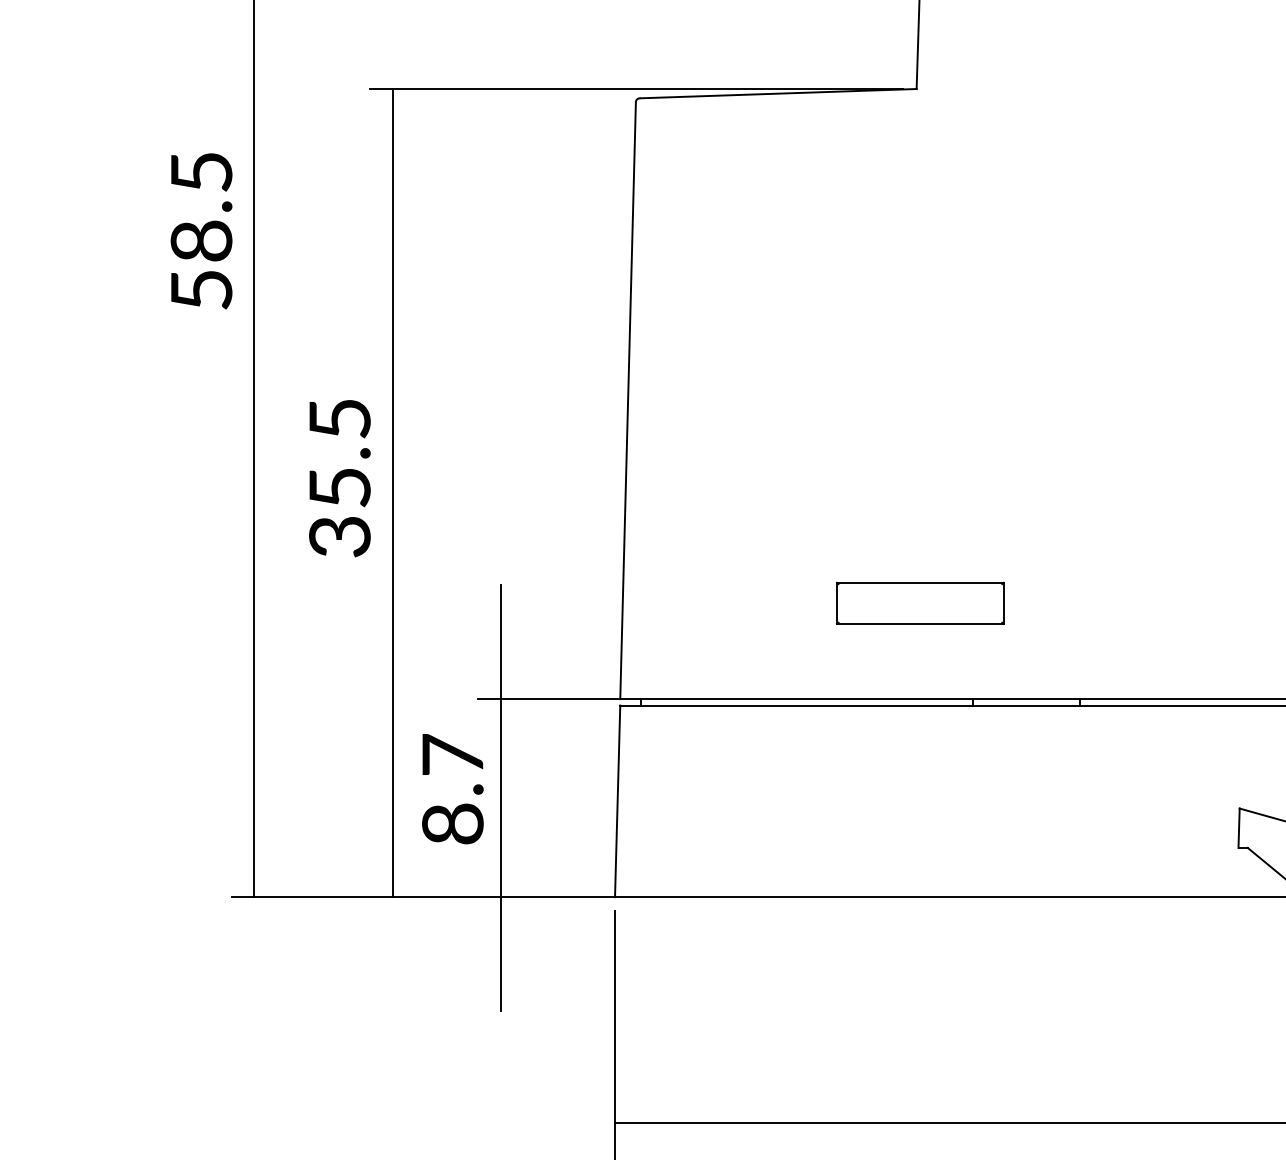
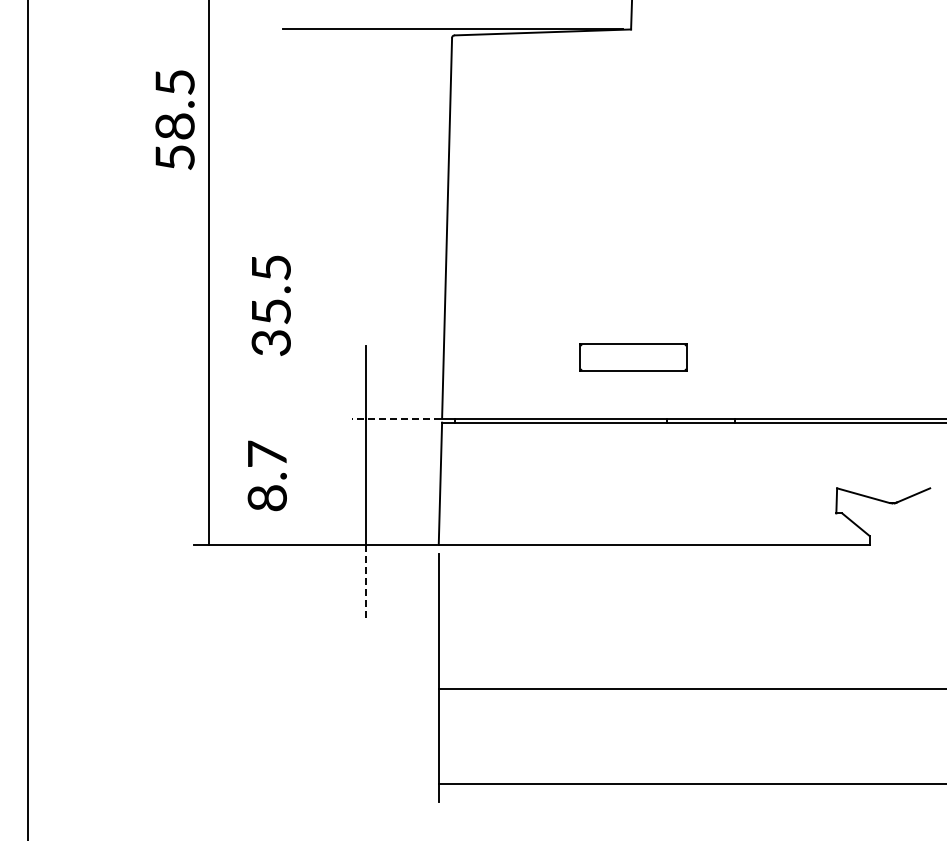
text: (338, 477) -> (270, 305), moved
line: (391, 492) -> (296, 286), removed
line: (547, 699) -> (395, 418), solid -> dashed
text: (451, 788) -> (266, 475), moved
line: (501, 953) -> (366, 580), solid -> dashed

